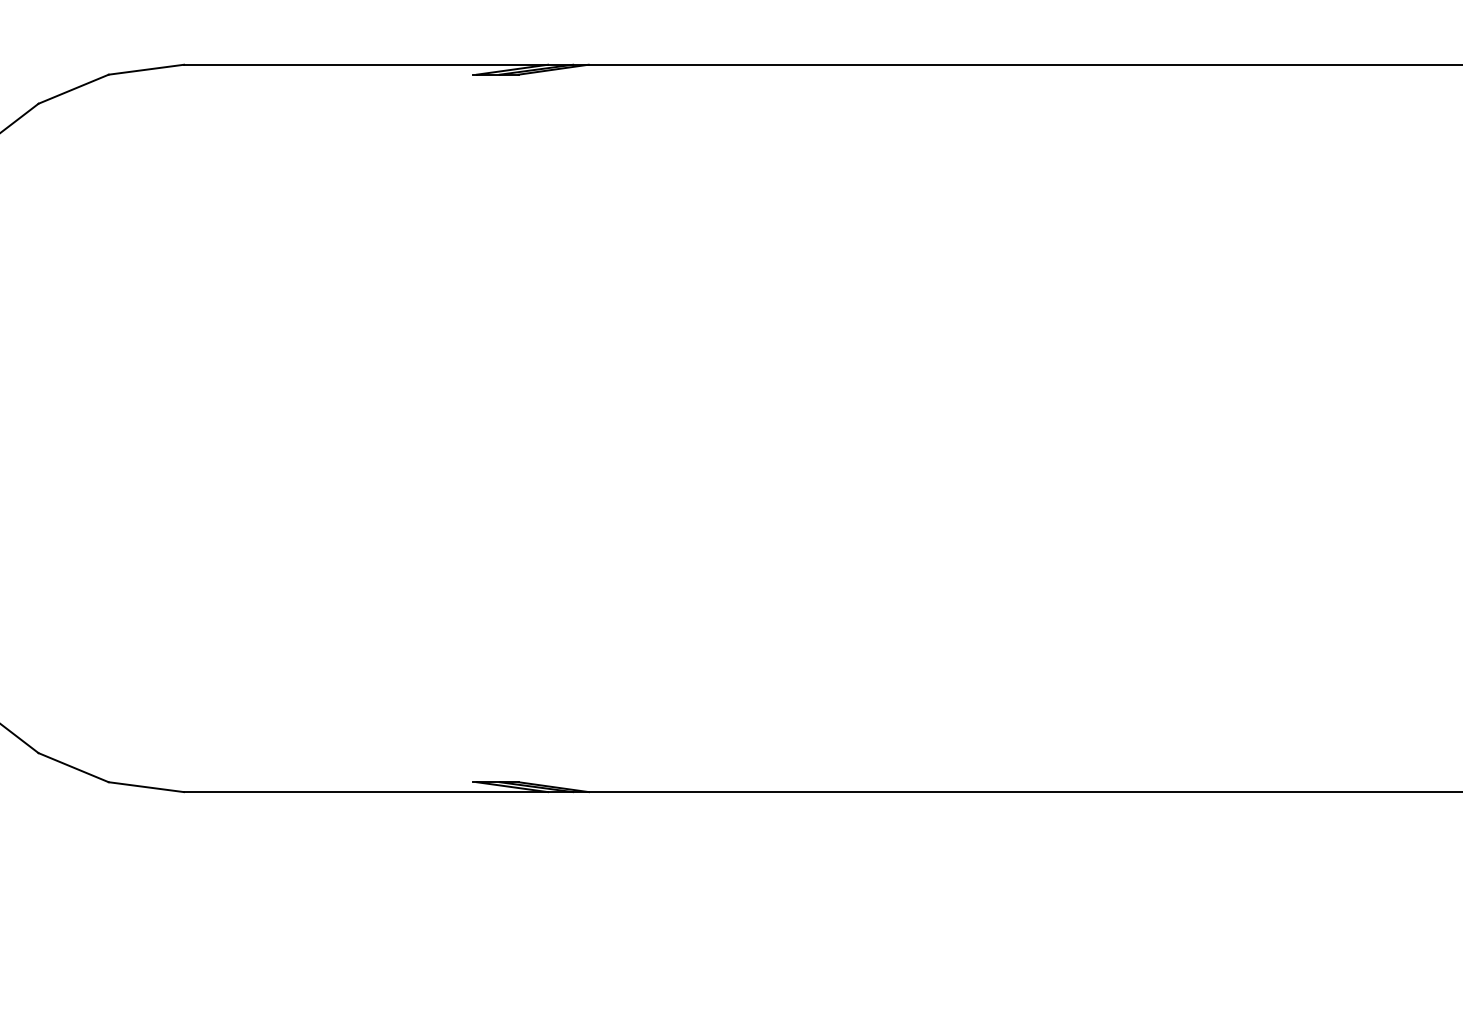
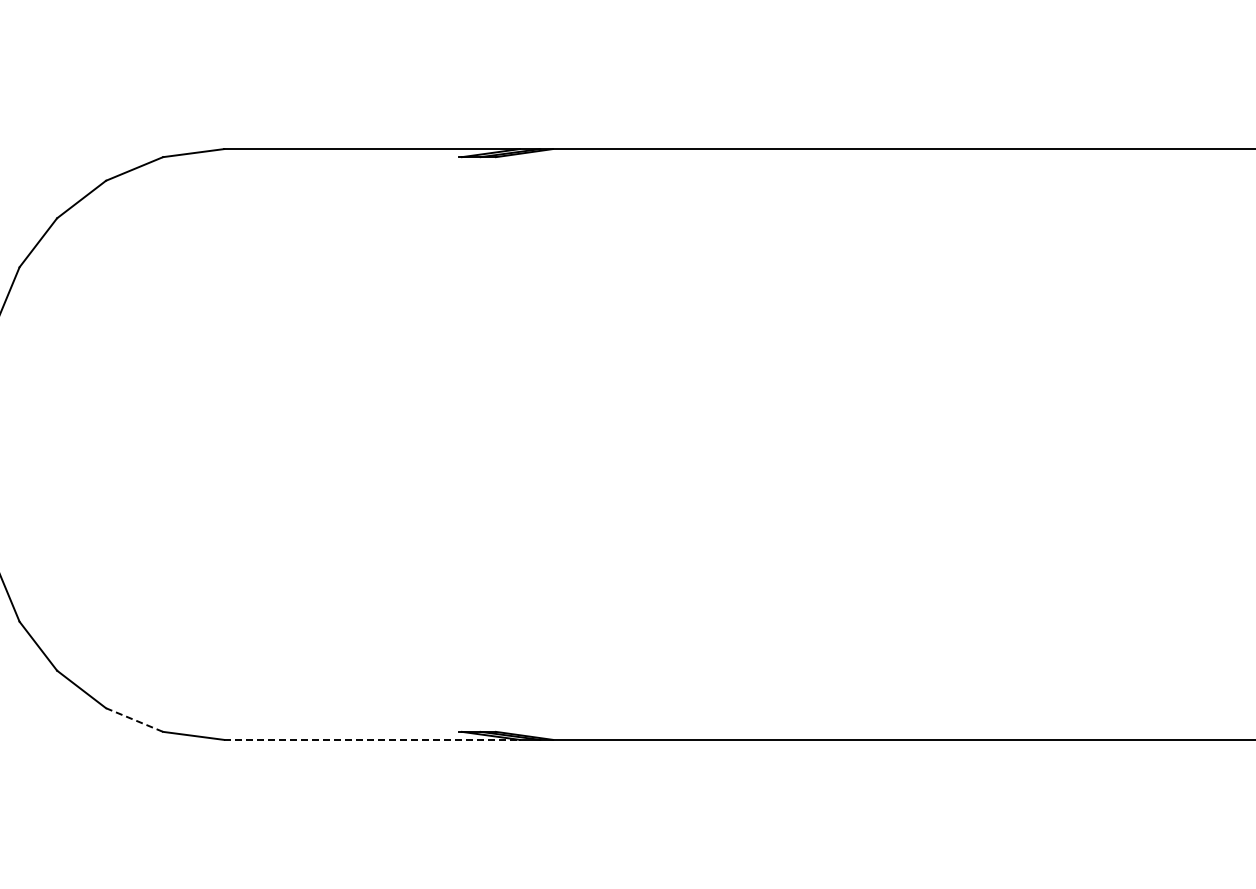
line: (73, 768) -> (134, 720), solid -> dashed
line: (366, 791) -> (372, 739), solid -> dashed

